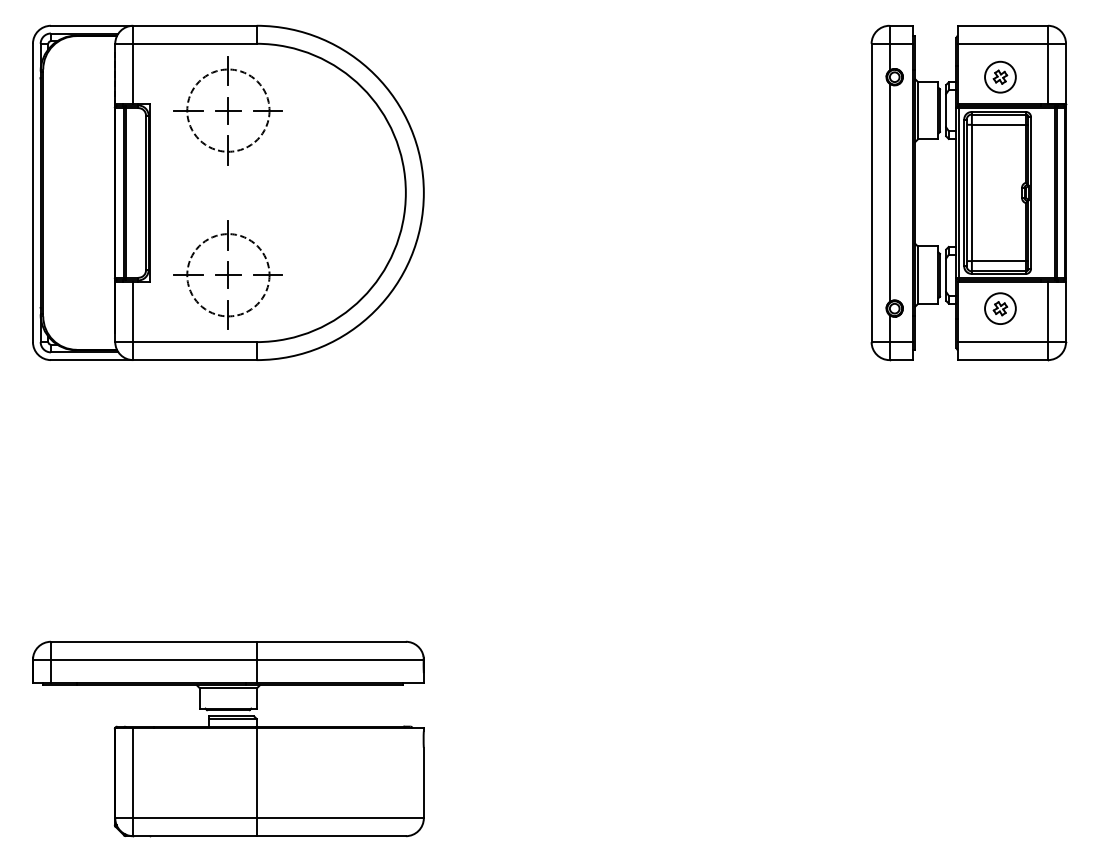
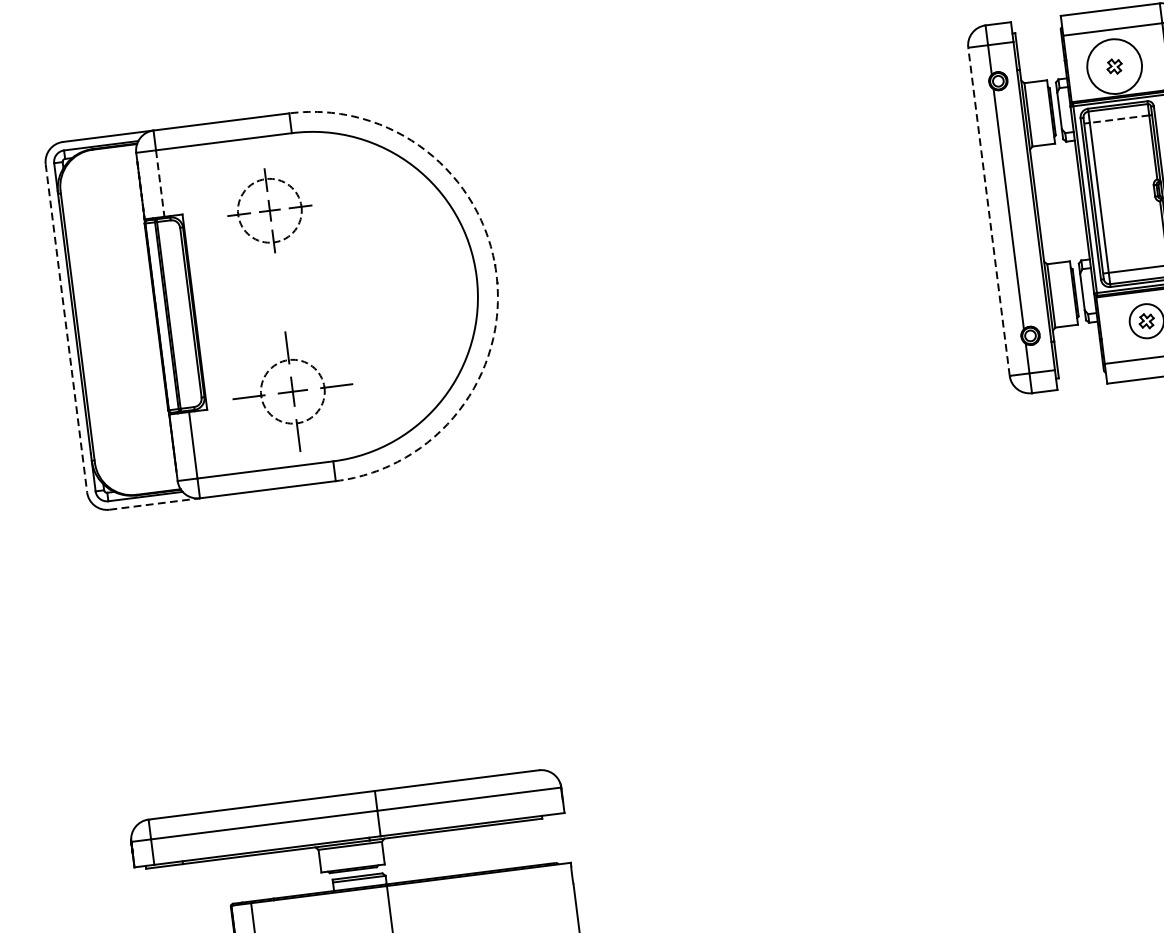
line: (133, 74) -> (160, 184), solid -> dashed
circle: (1000, 76) -> (1114, 65), size x1.6
part: (227, 110) -> (268, 210), size x0.7
line: (998, 124) -> (1119, 118), solid -> dashed
arc: (423, 192) -> (495, 273), solid -> dashed
line: (871, 192) -> (988, 211), solid -> dashed
line: (32, 193) -> (65, 329), solid -> dashed
circle: (228, 275) -> (293, 391), size x0.7
line: (92, 360) -> (155, 504), solid -> dashed

